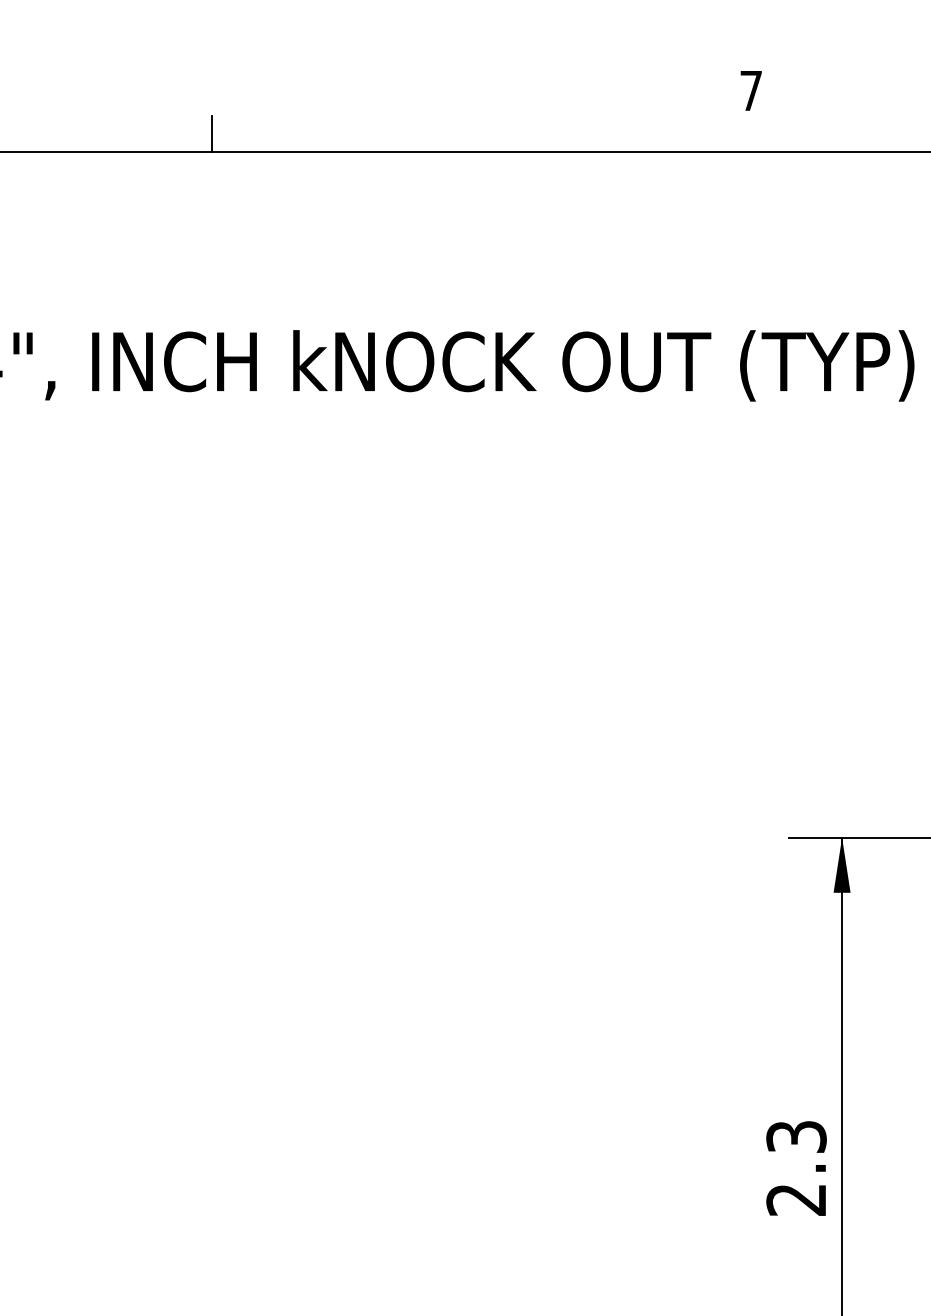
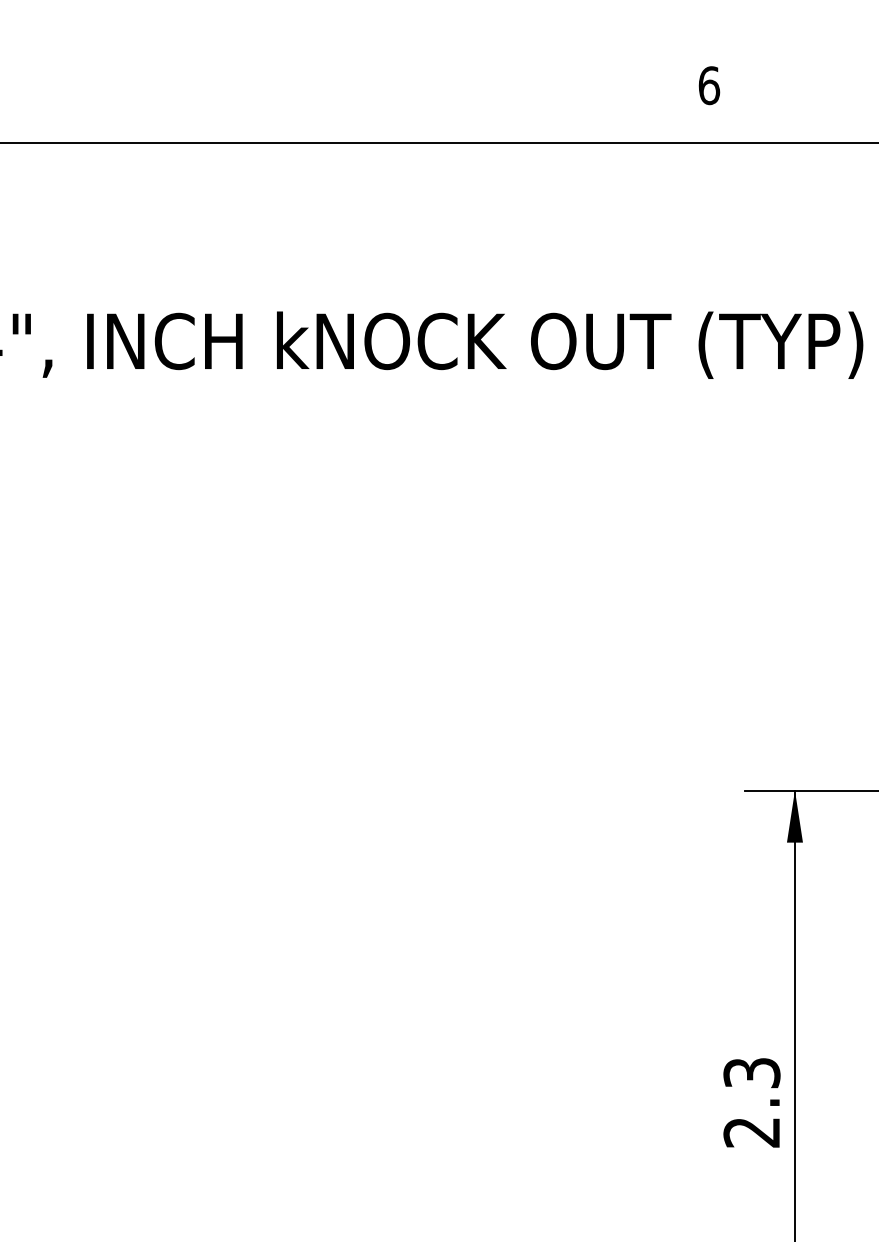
text: (751, 90) -> (709, 85), 7 -> 6
line: (212, 134) -> (200, 126), removed

